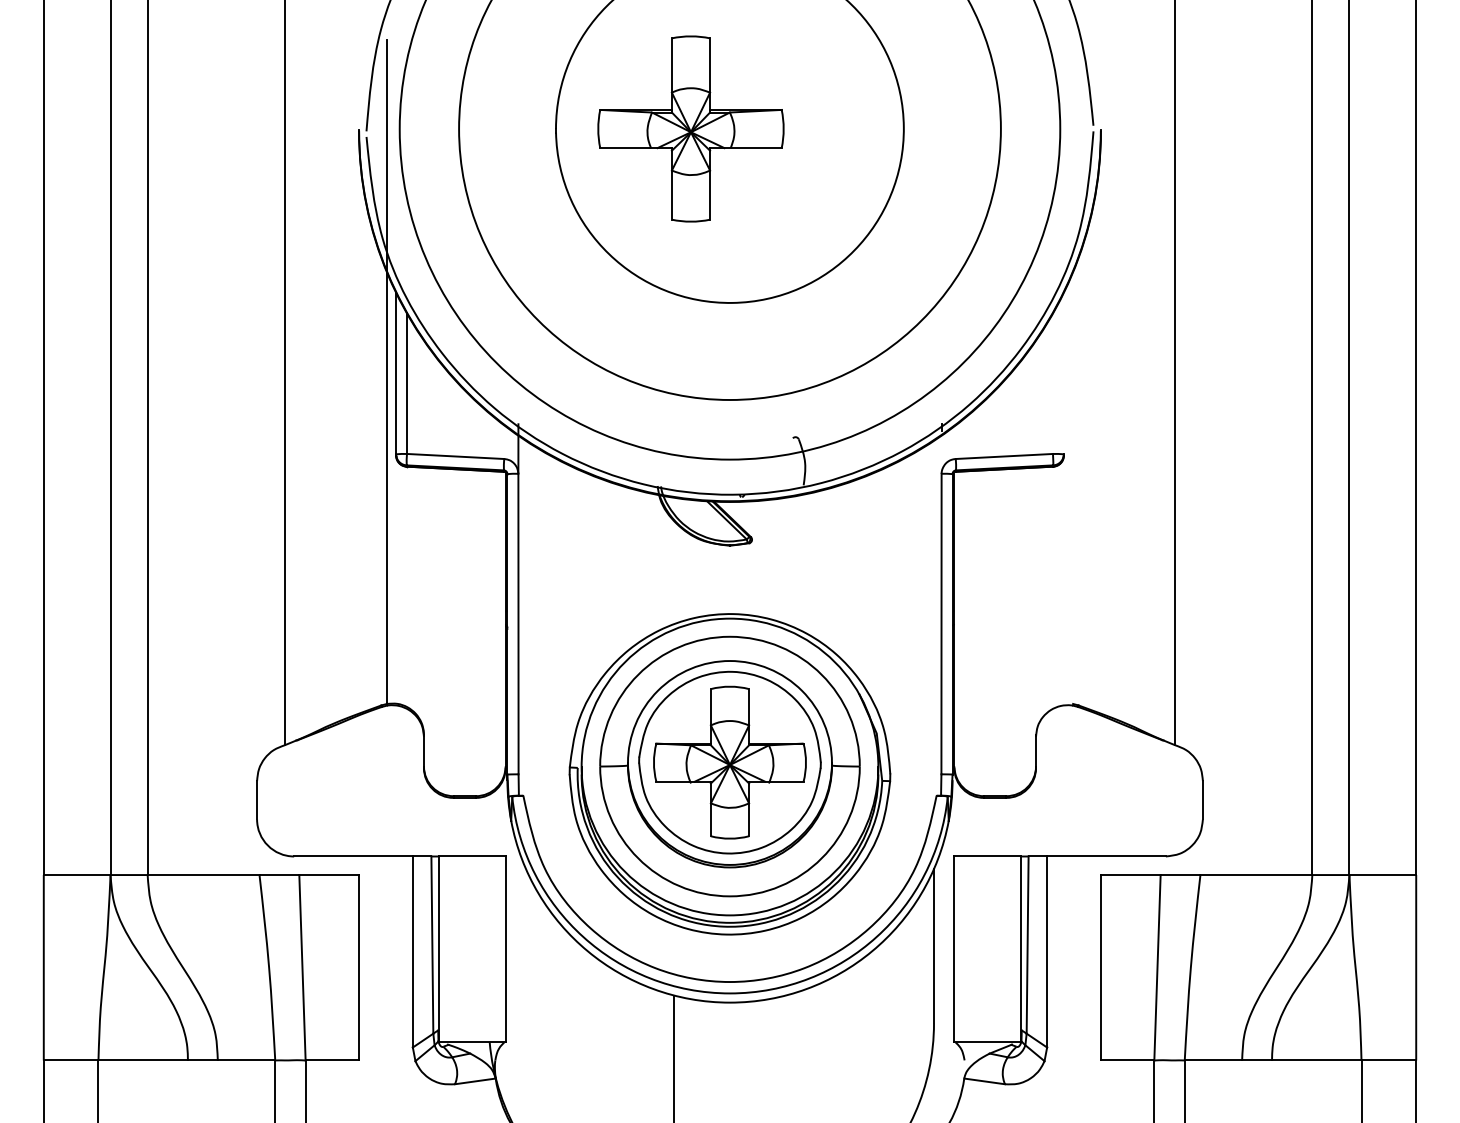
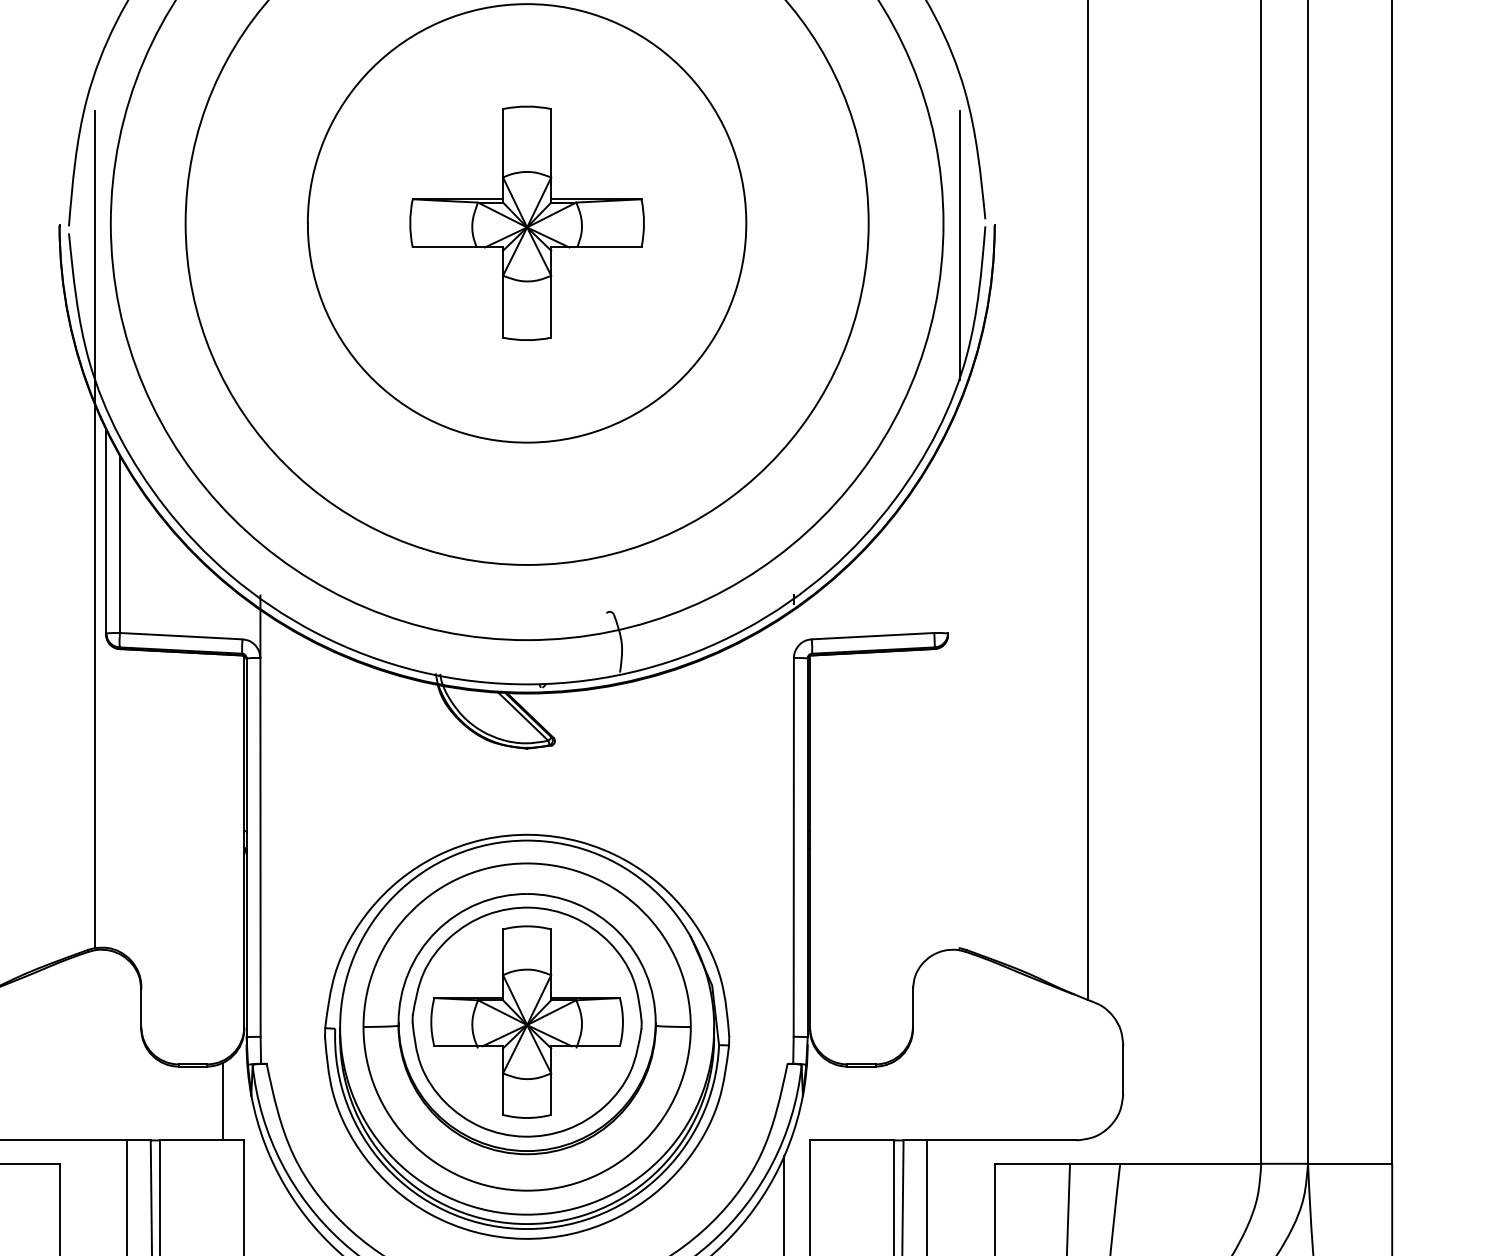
part: (690, 128) -> (526, 222), moved
line: (1073, 146) -> (960, 245), added
line: (488, 825) -> (222, 1101), added

